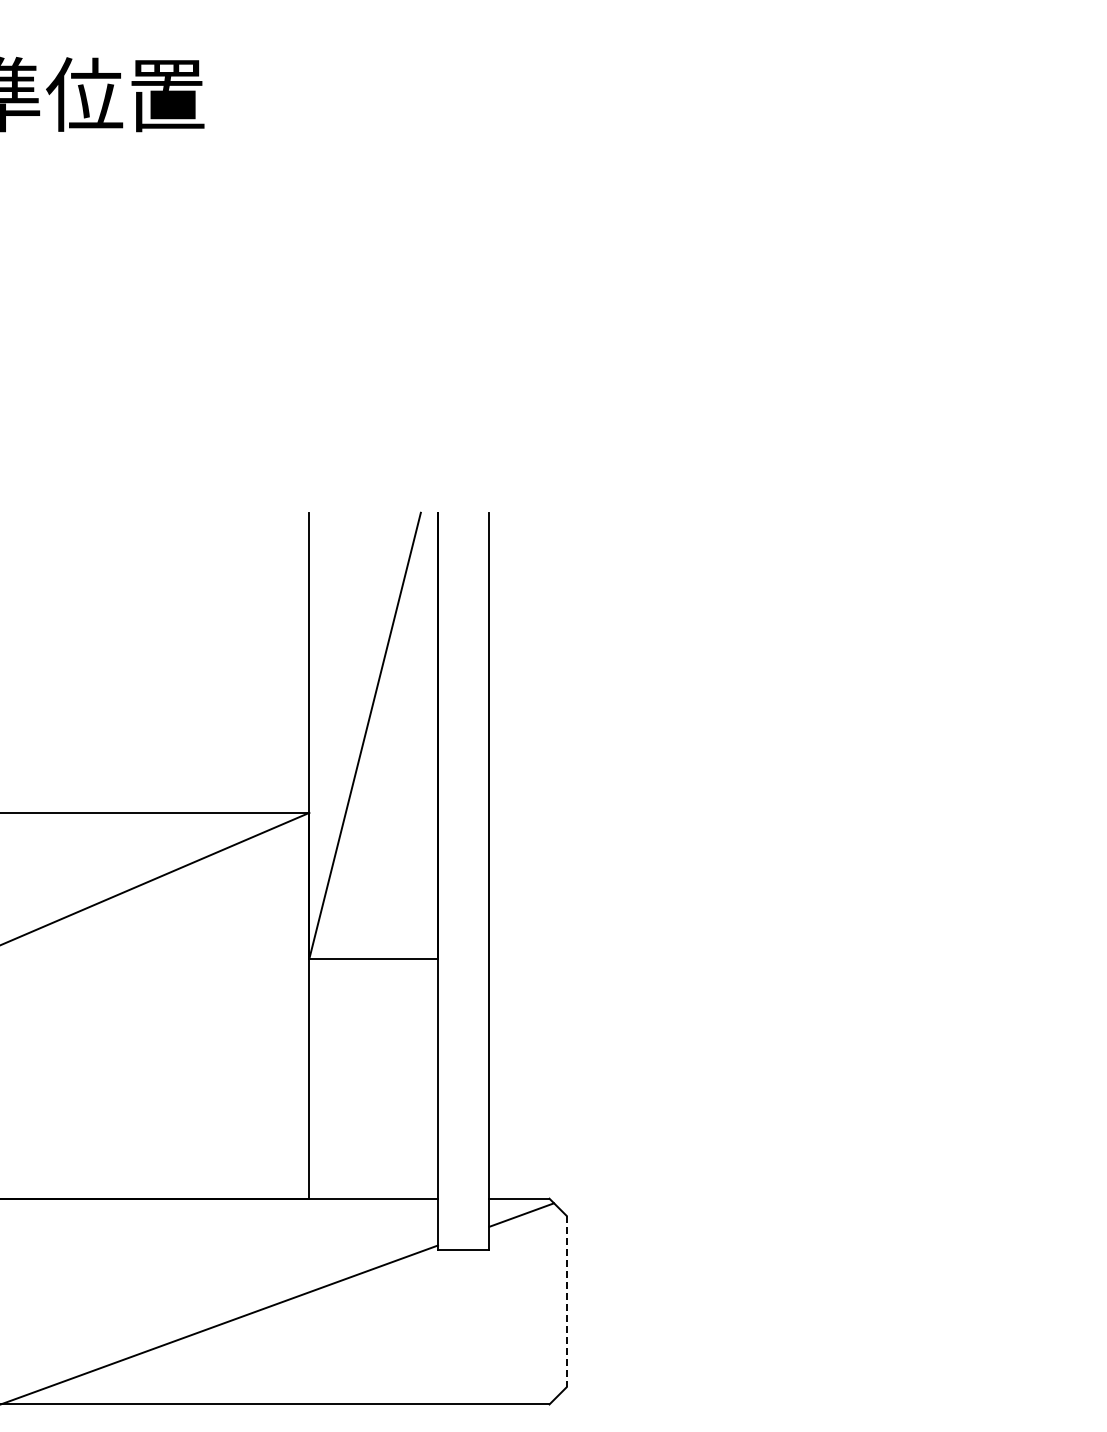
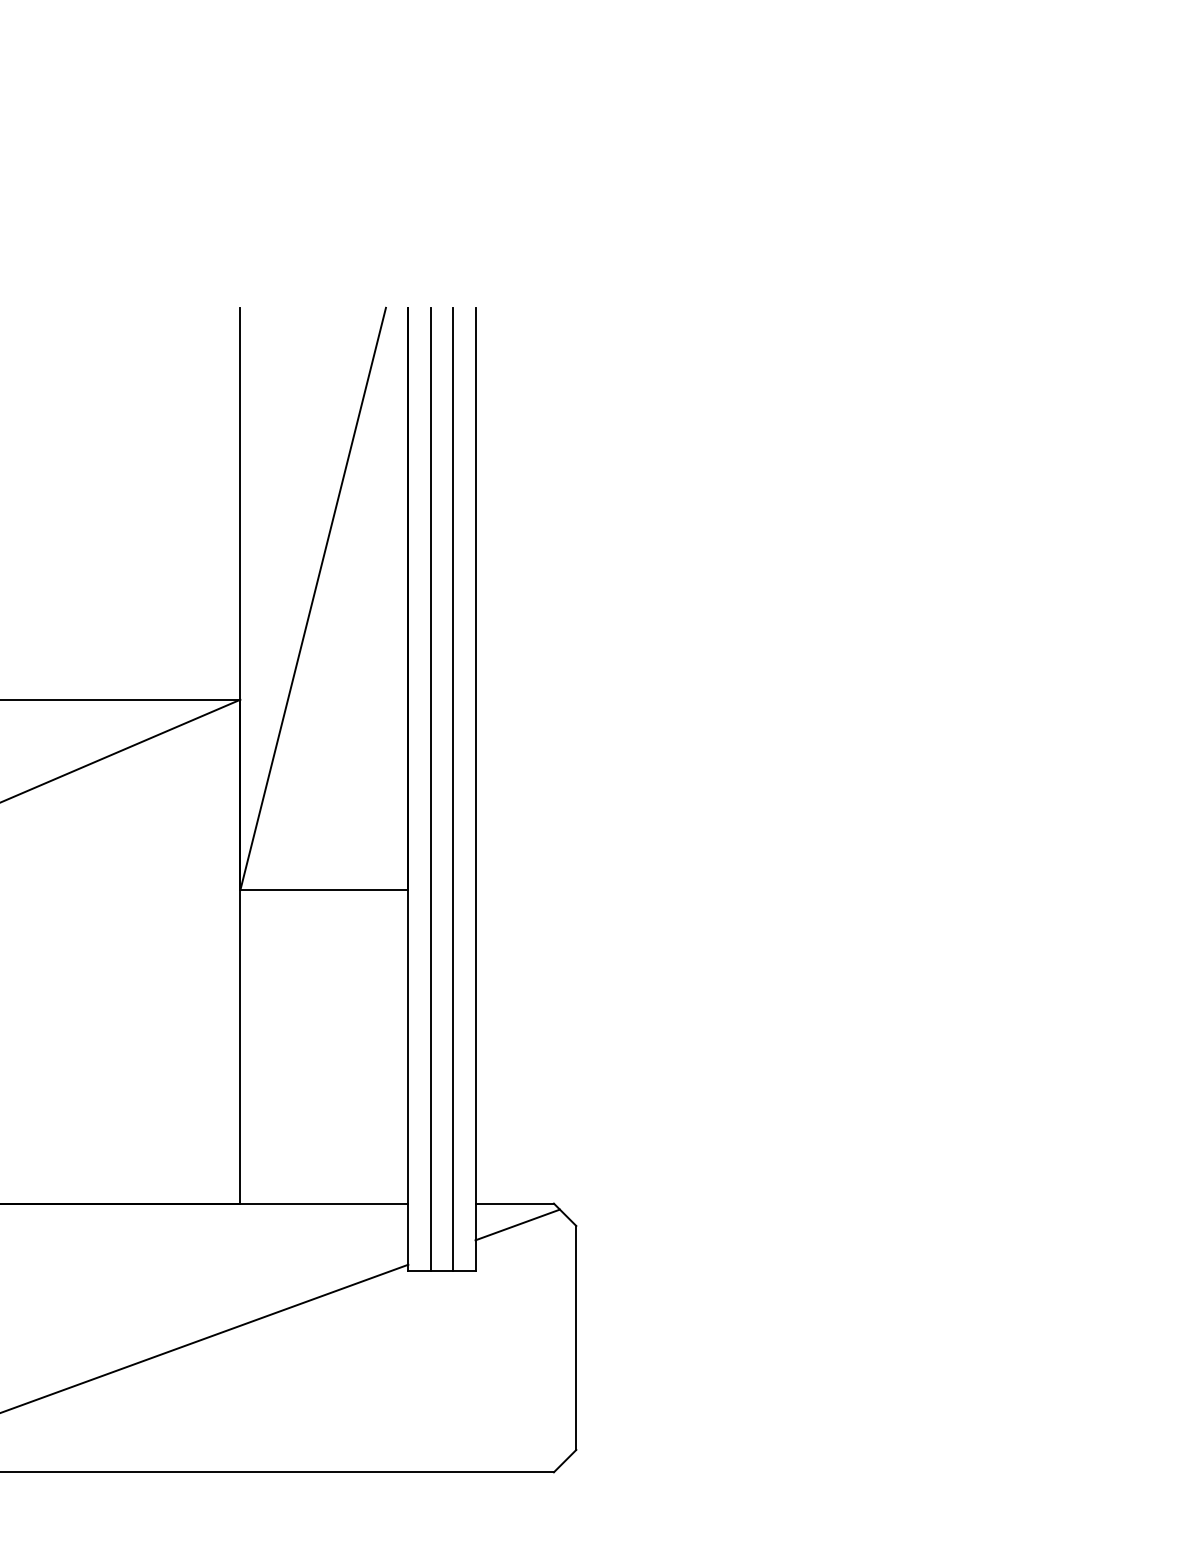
line: (455, 881) -> (431, 789), added
line: (472, 881) -> (453, 789), added
line: (566, 1301) -> (576, 1337), dashed -> solid

